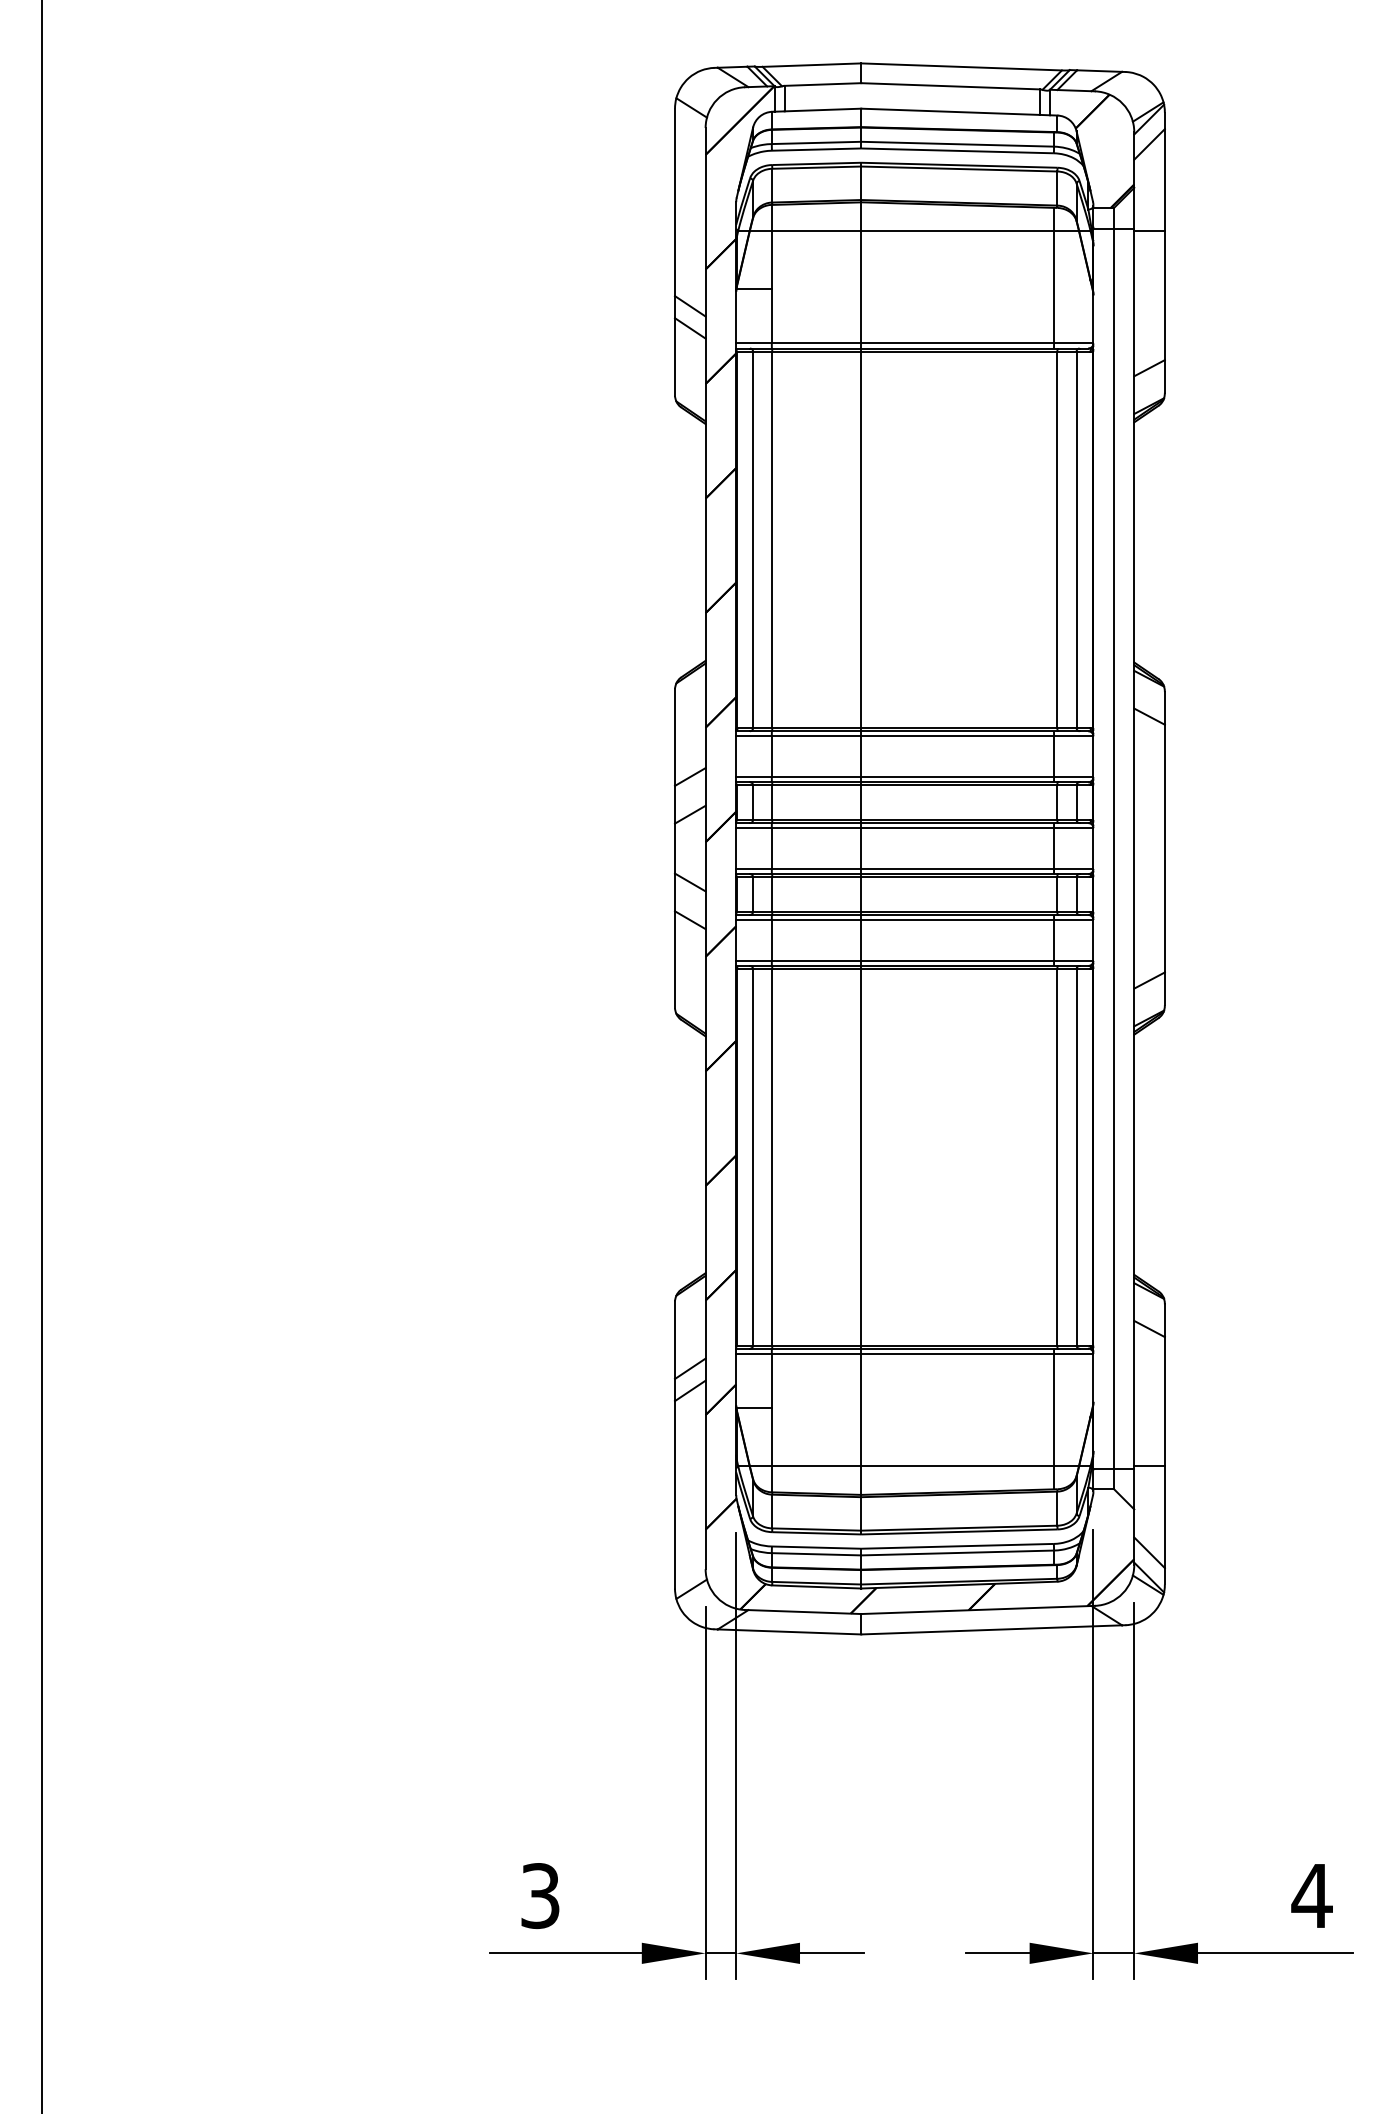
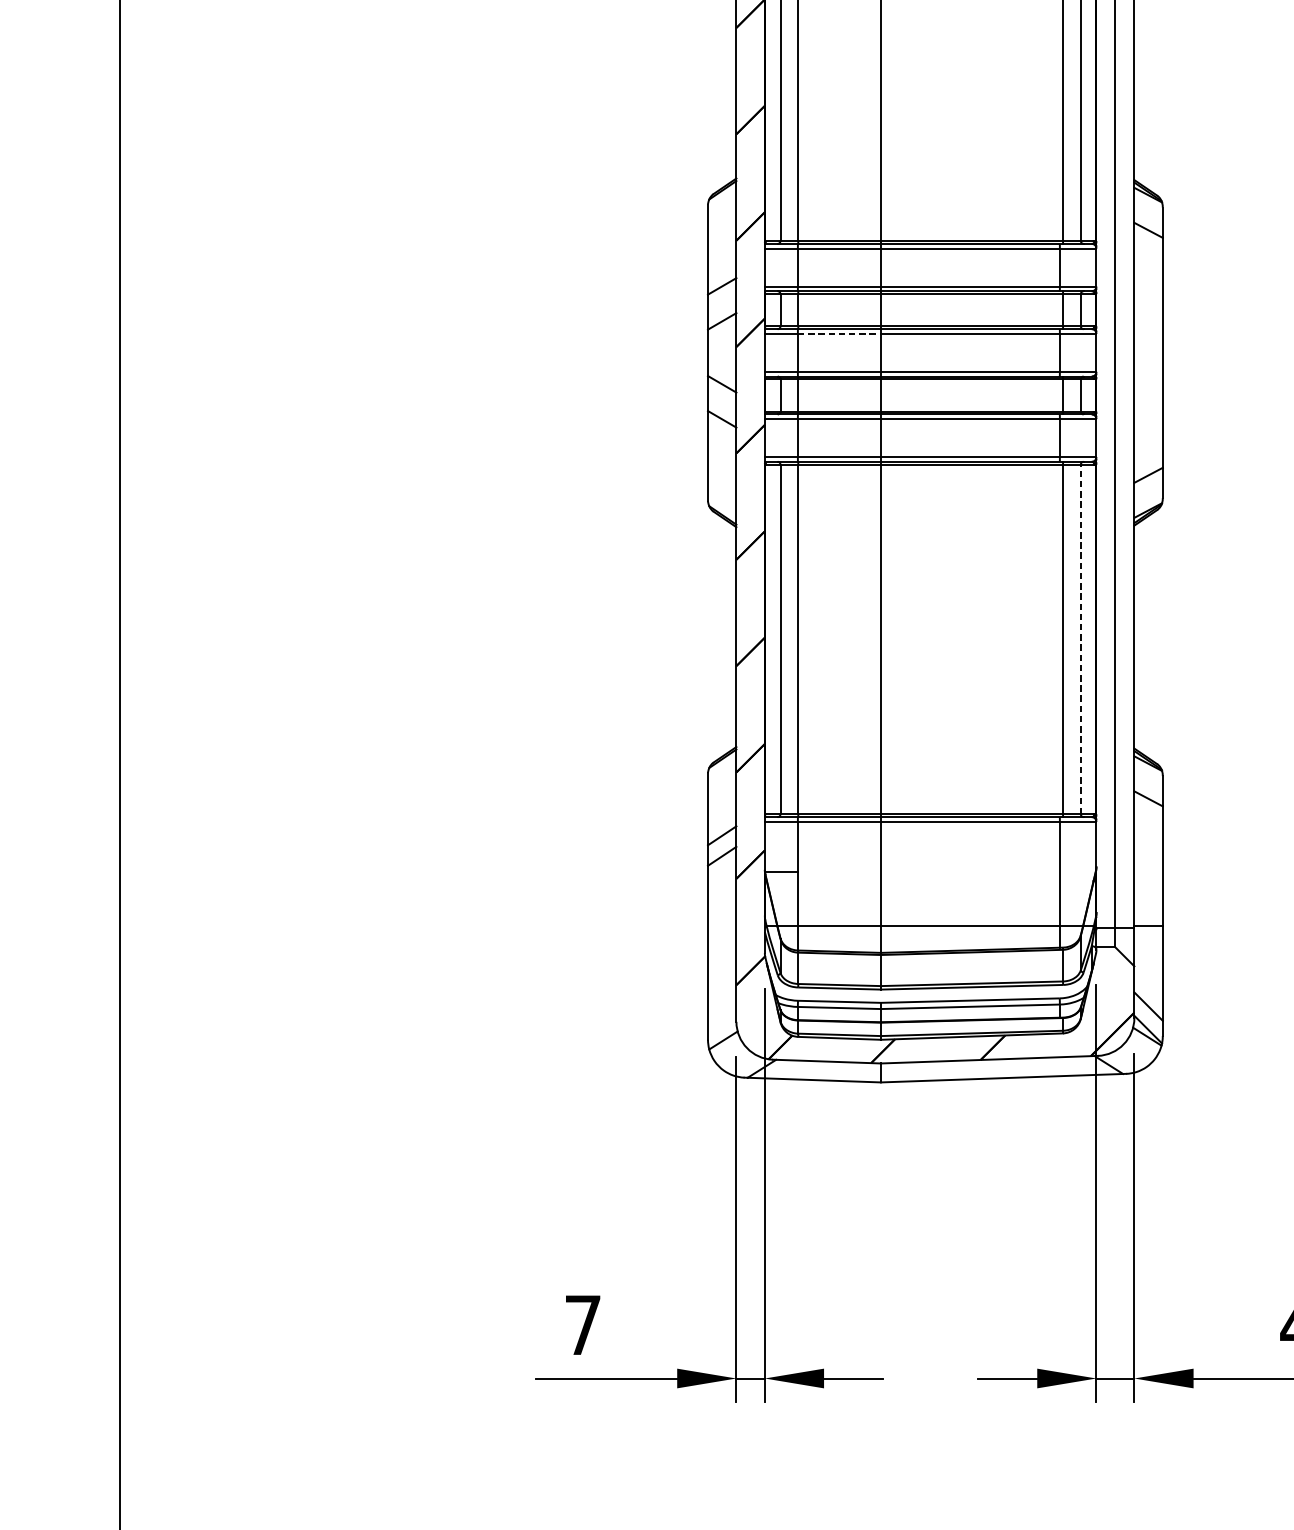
line: (816, 828) -> (839, 334), solid -> dashed
line: (1076, 1156) -> (1080, 638), solid -> dashed
text: (540, 1896) -> (583, 1325), 3 -> 7

